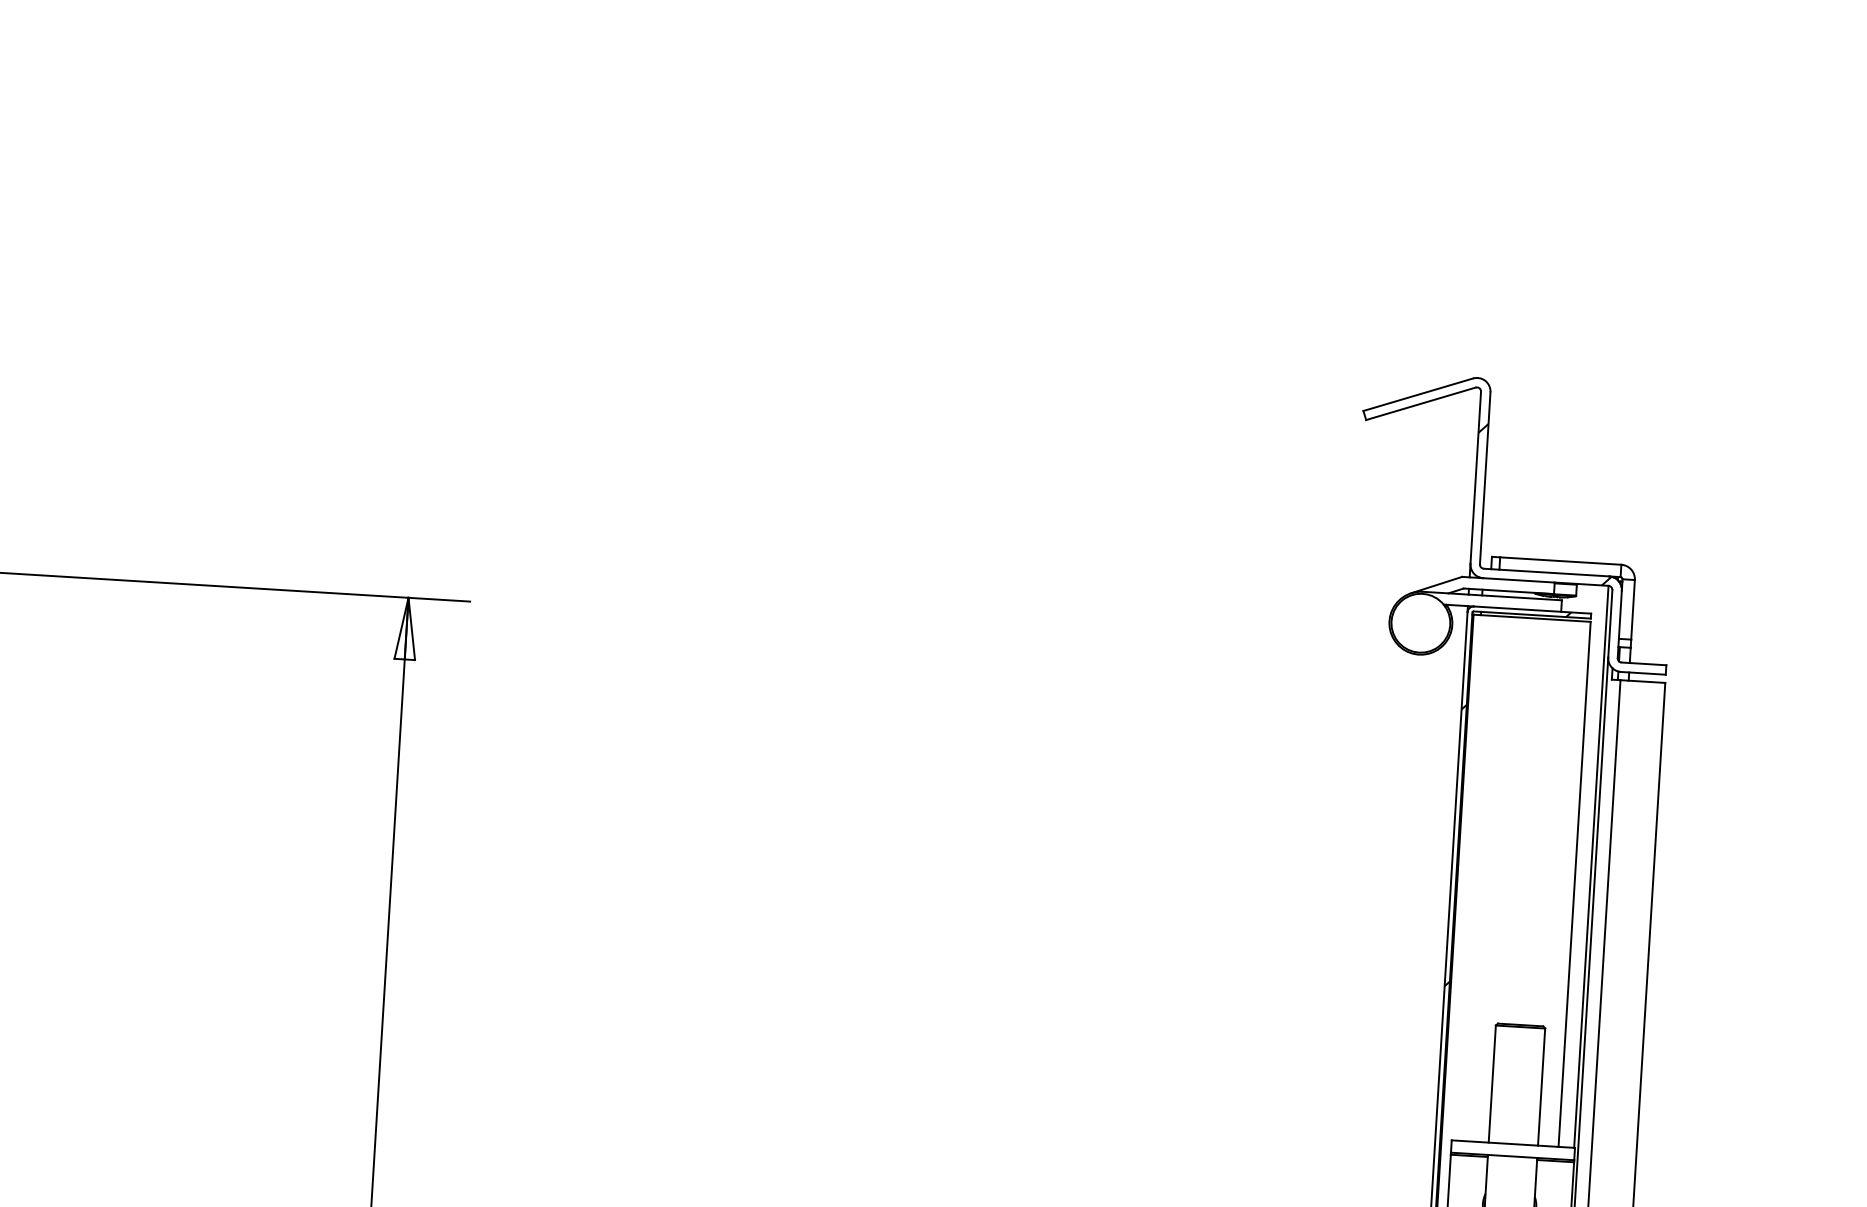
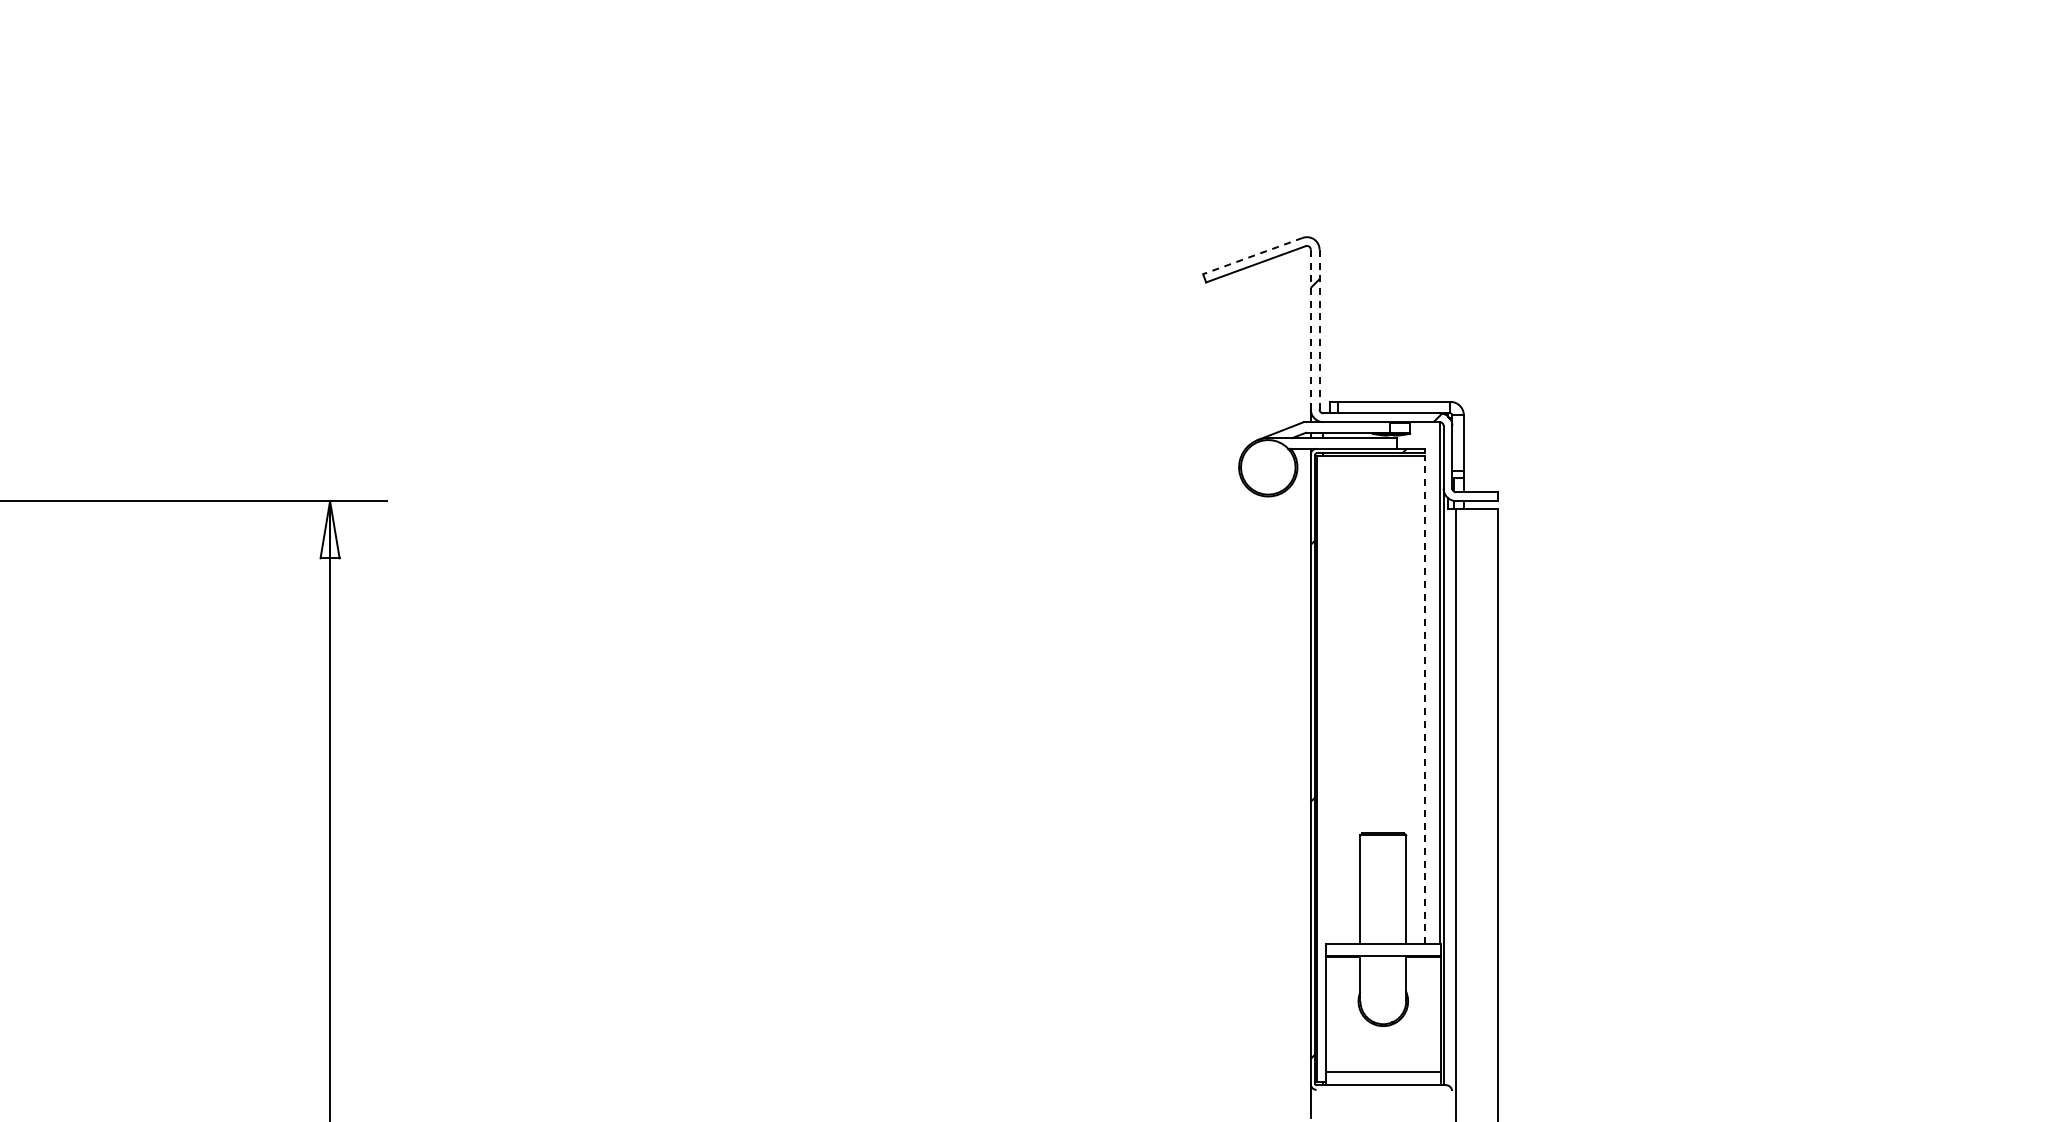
line: (1417, 395) -> (1252, 256), solid -> dashed
line: (1475, 477) -> (1310, 329), solid -> dashed
line: (1485, 478) -> (1319, 329), solid -> dashed
line: (1574, 884) -> (1425, 700), solid -> dashed

